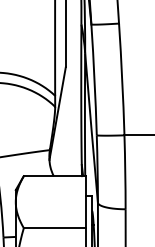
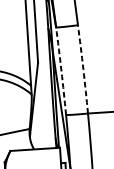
arc: (94, 79) -> (61, 70), solid -> dashed
arc: (122, 79) -> (83, 69), solid -> dashed

